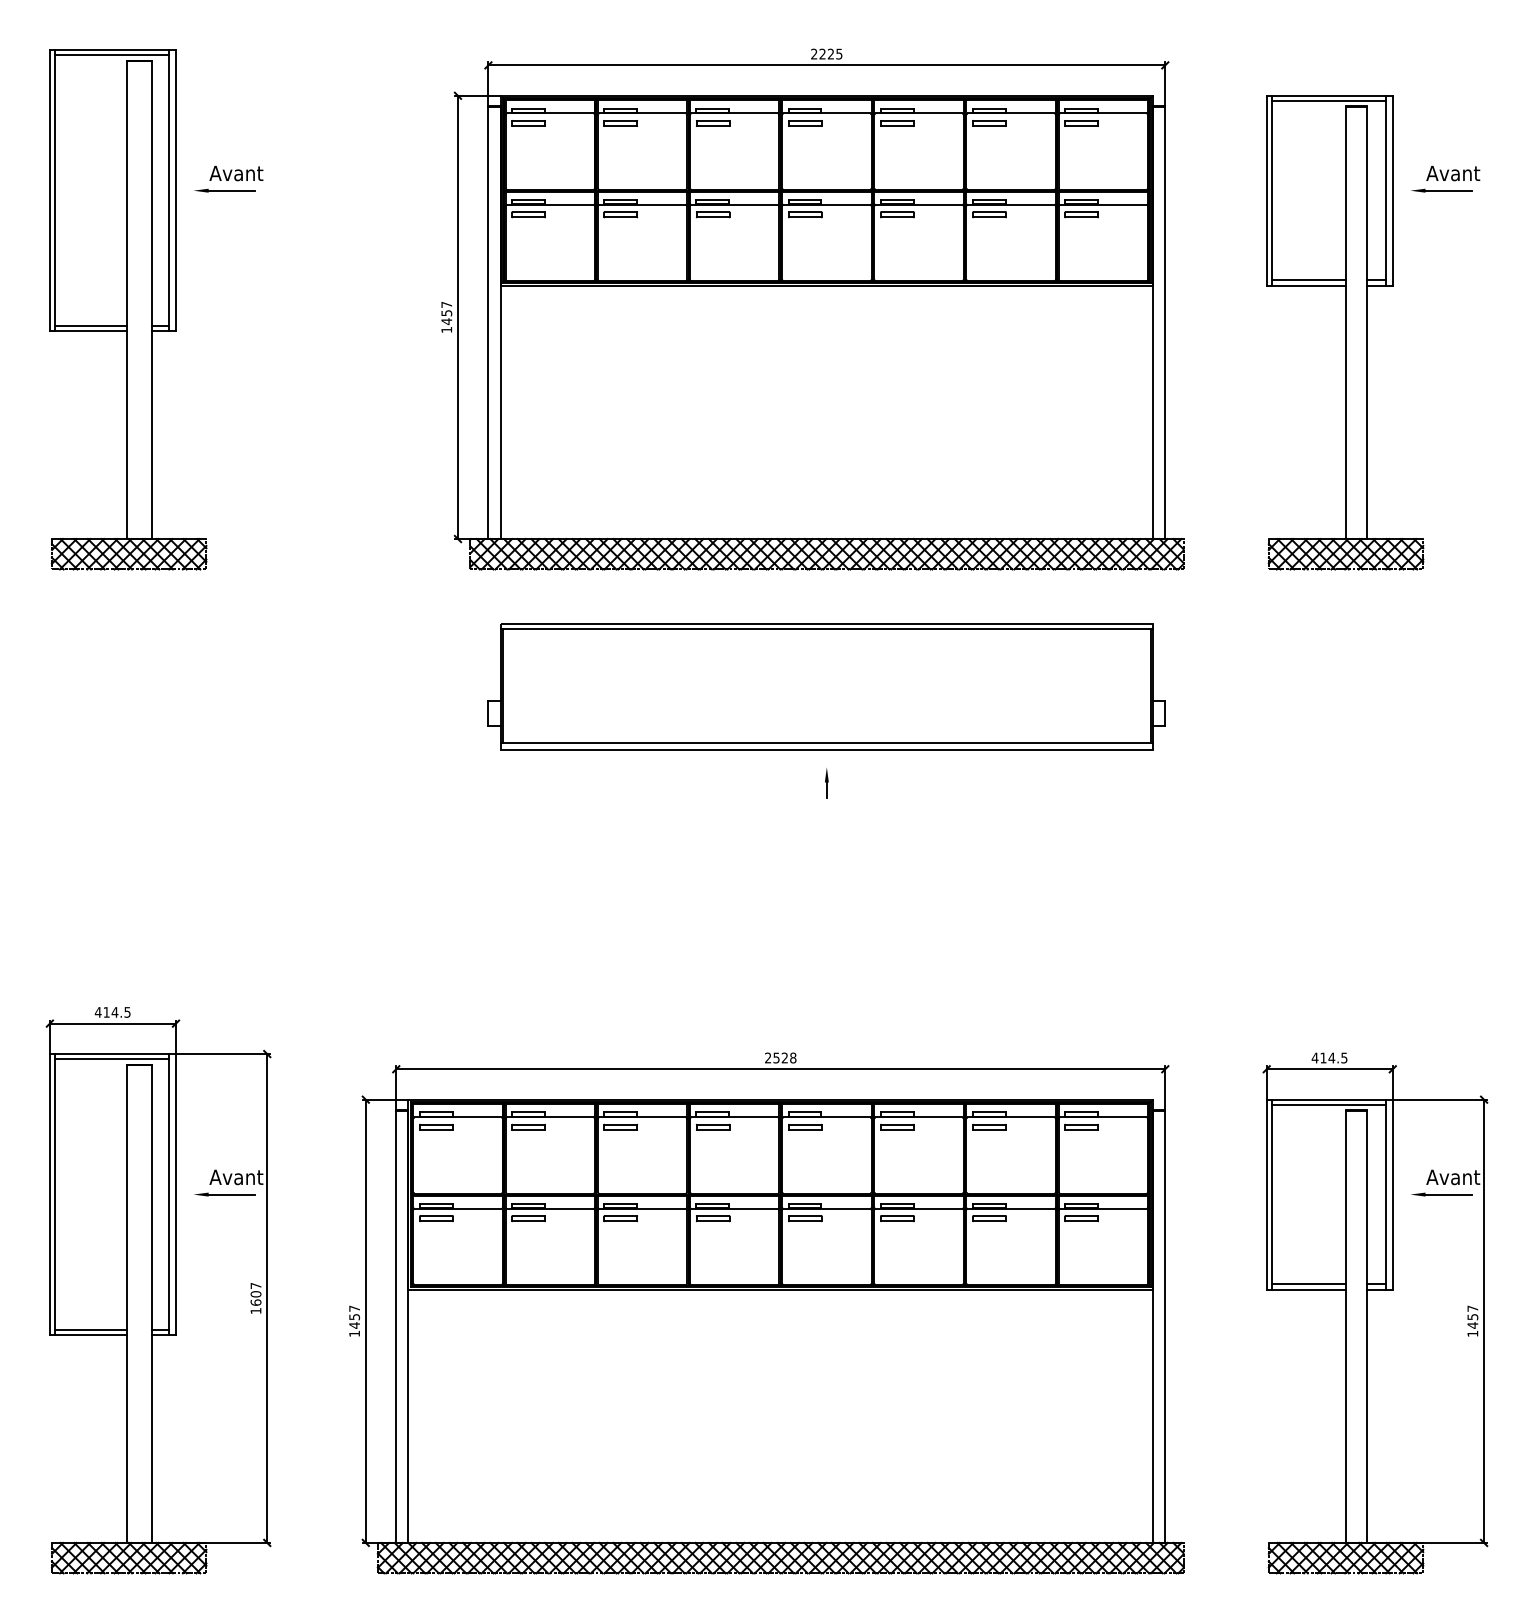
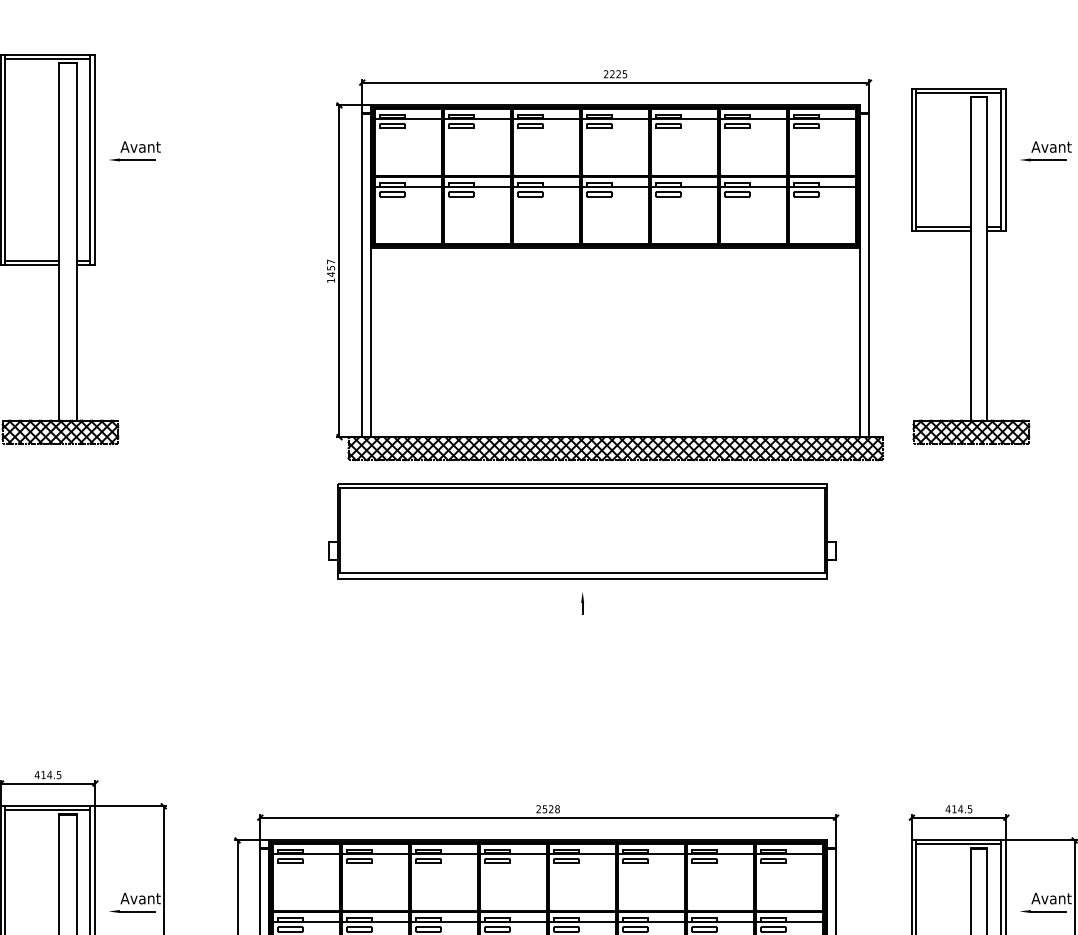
part: (812, 309) -> (604, 265), moved

